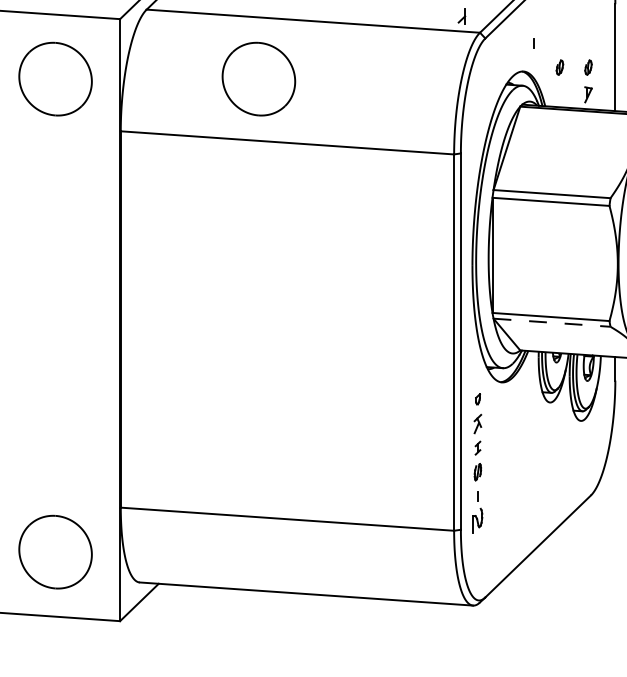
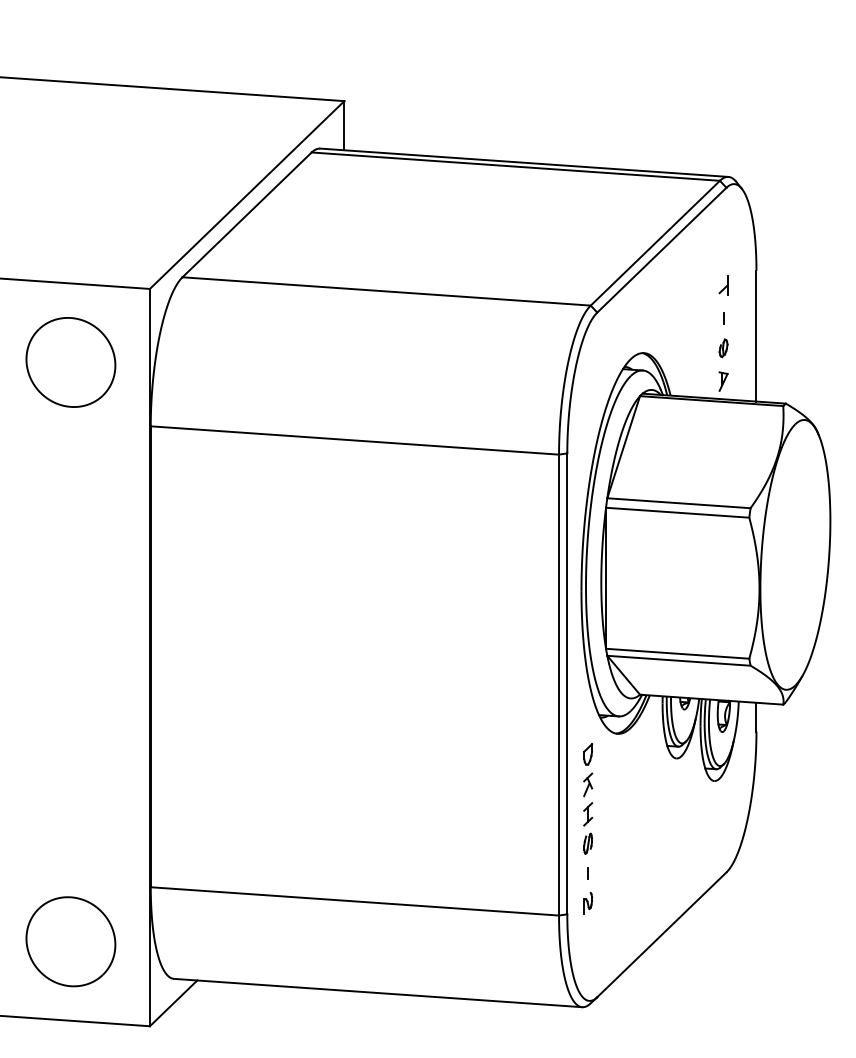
part: (461, 16) -> (723, 285), moved
line: (533, 43) -> (723, 318), moved
part: (559, 67) -> (688, 348), removed
part: (258, 79) -> (319, 362), removed
line: (551, 322) -> (678, 660), dashed -> solid
part: (478, 399) -> (588, 754), size x1.67
part: (478, 448) -> (588, 814), size x1.43
part: (478, 520) -> (588, 903), size x0.71

